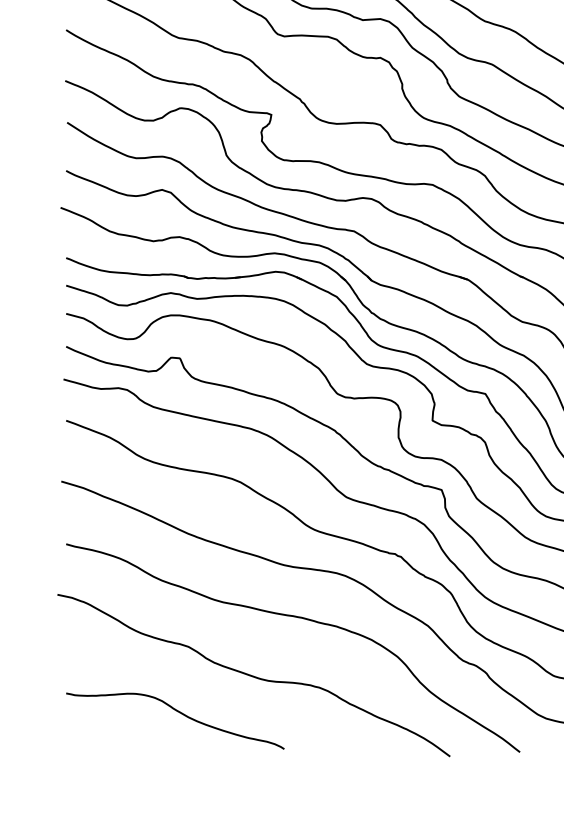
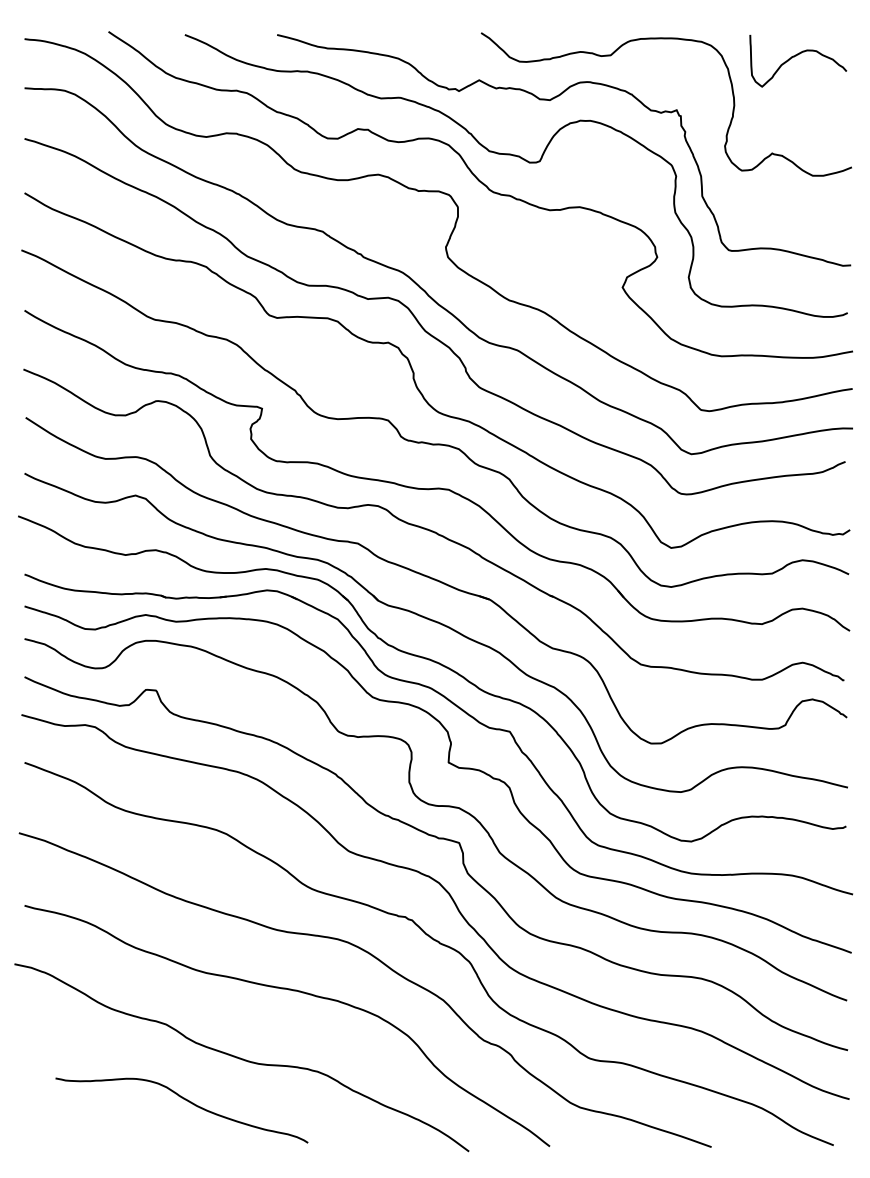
curve: (181, 714) -> (188, 1102), moved

